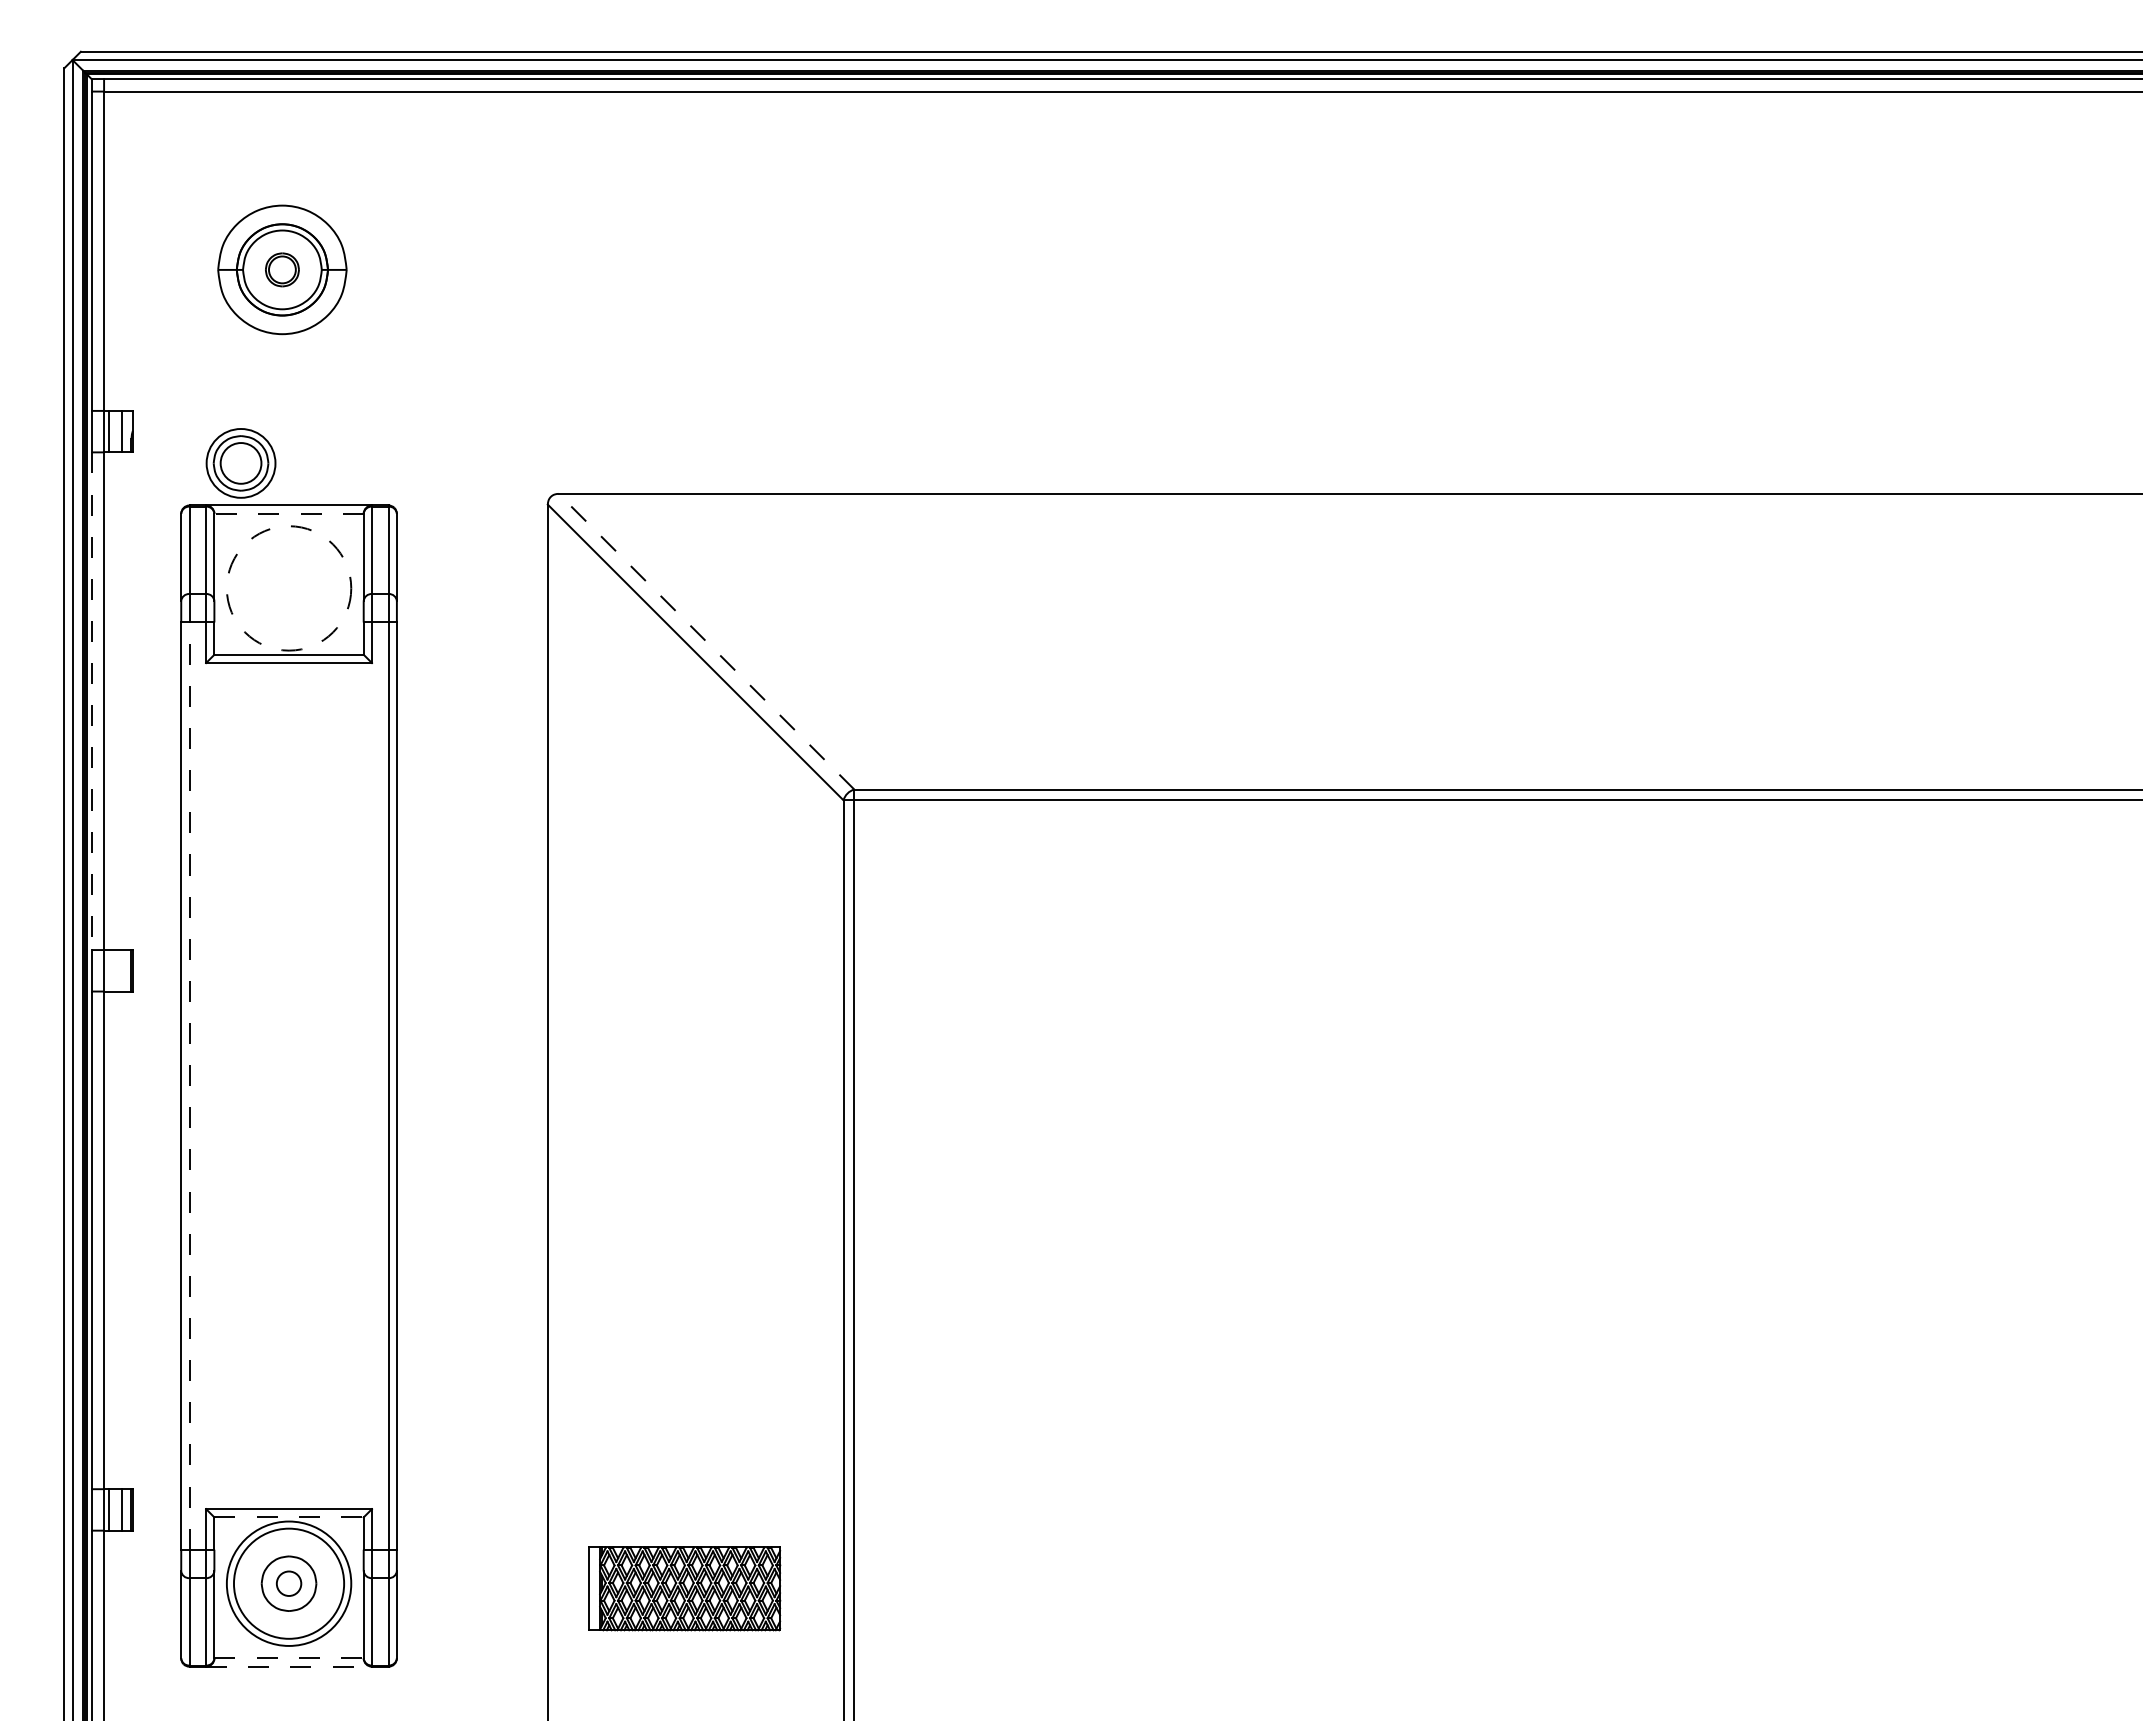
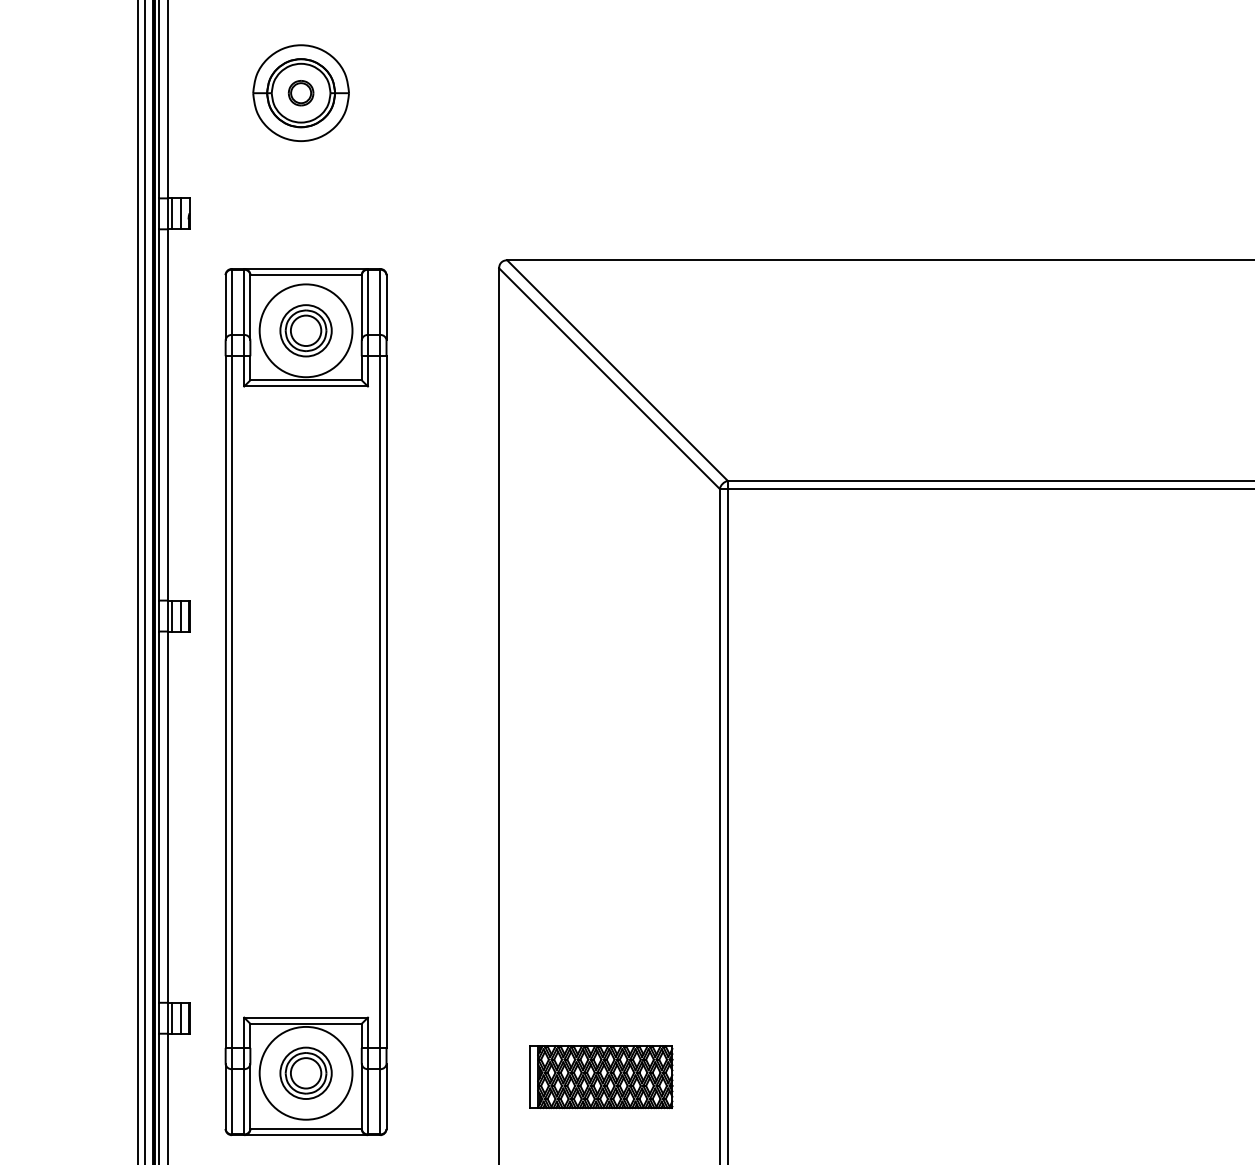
part: (240, 463) -> (305, 330), moved
line: (289, 513) -> (306, 274), dashed -> solid
circle: (288, 588) -> (305, 330), dashed -> solid
line: (706, 641) -> (617, 370), dashed -> solid
line: (91, 701) -> (158, 415), dashed -> solid
line: (109, 970) -> (172, 615), added
line: (121, 970) -> (181, 615), added
line: (189, 1086) -> (231, 702), dashed -> solid
line: (289, 1517) -> (306, 1023), dashed -> solid
circle: (288, 1583) -> (305, 1073), size x0.62
circle: (288, 1583) -> (305, 1073), size x1.67
line: (289, 1658) -> (306, 1129), dashed -> solid
line: (289, 1666) -> (306, 1135), dashed -> solid

